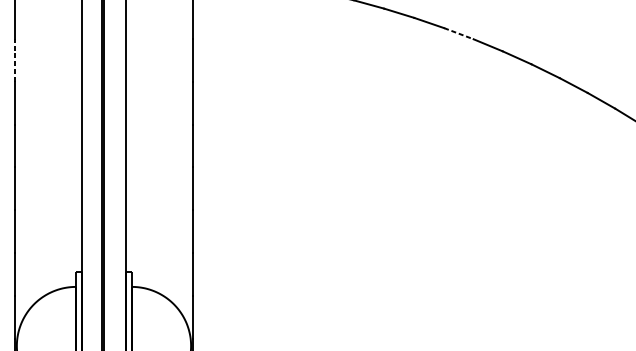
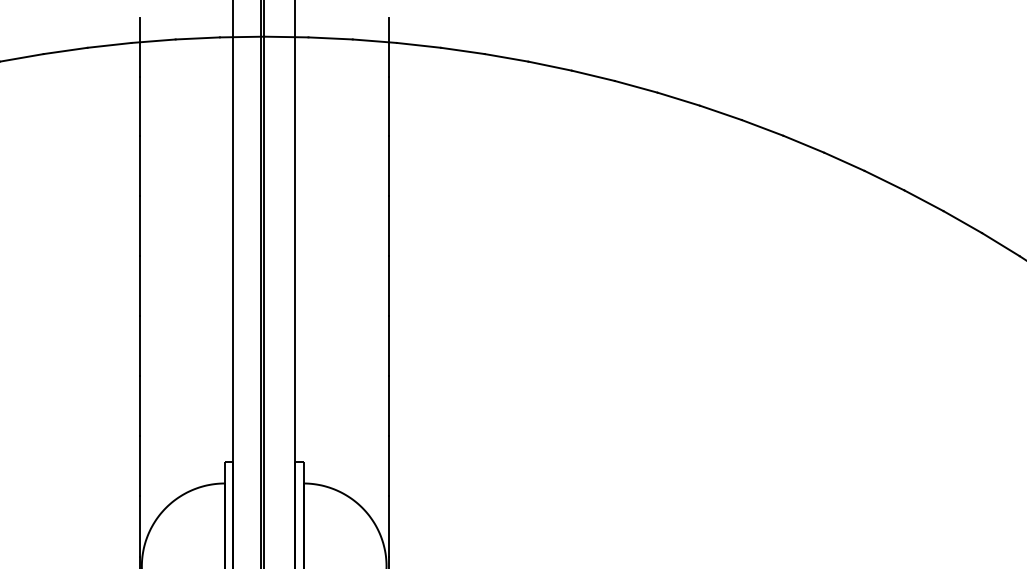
line: (459, 34) -> (763, 128), dashed -> solid
line: (15, 60) -> (139, 165), dashed -> solid

